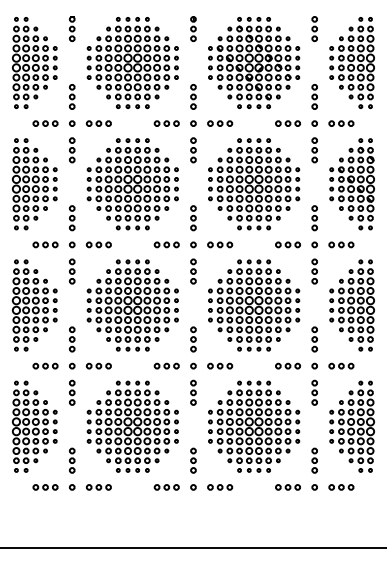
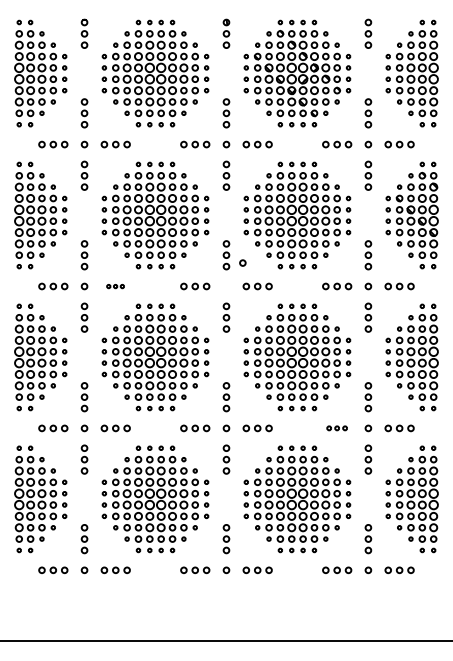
part: (98, 244) -> (115, 286), size x0.6
circle: (193, 244) -> (242, 262), moved
part: (287, 365) -> (336, 427), size x0.7

